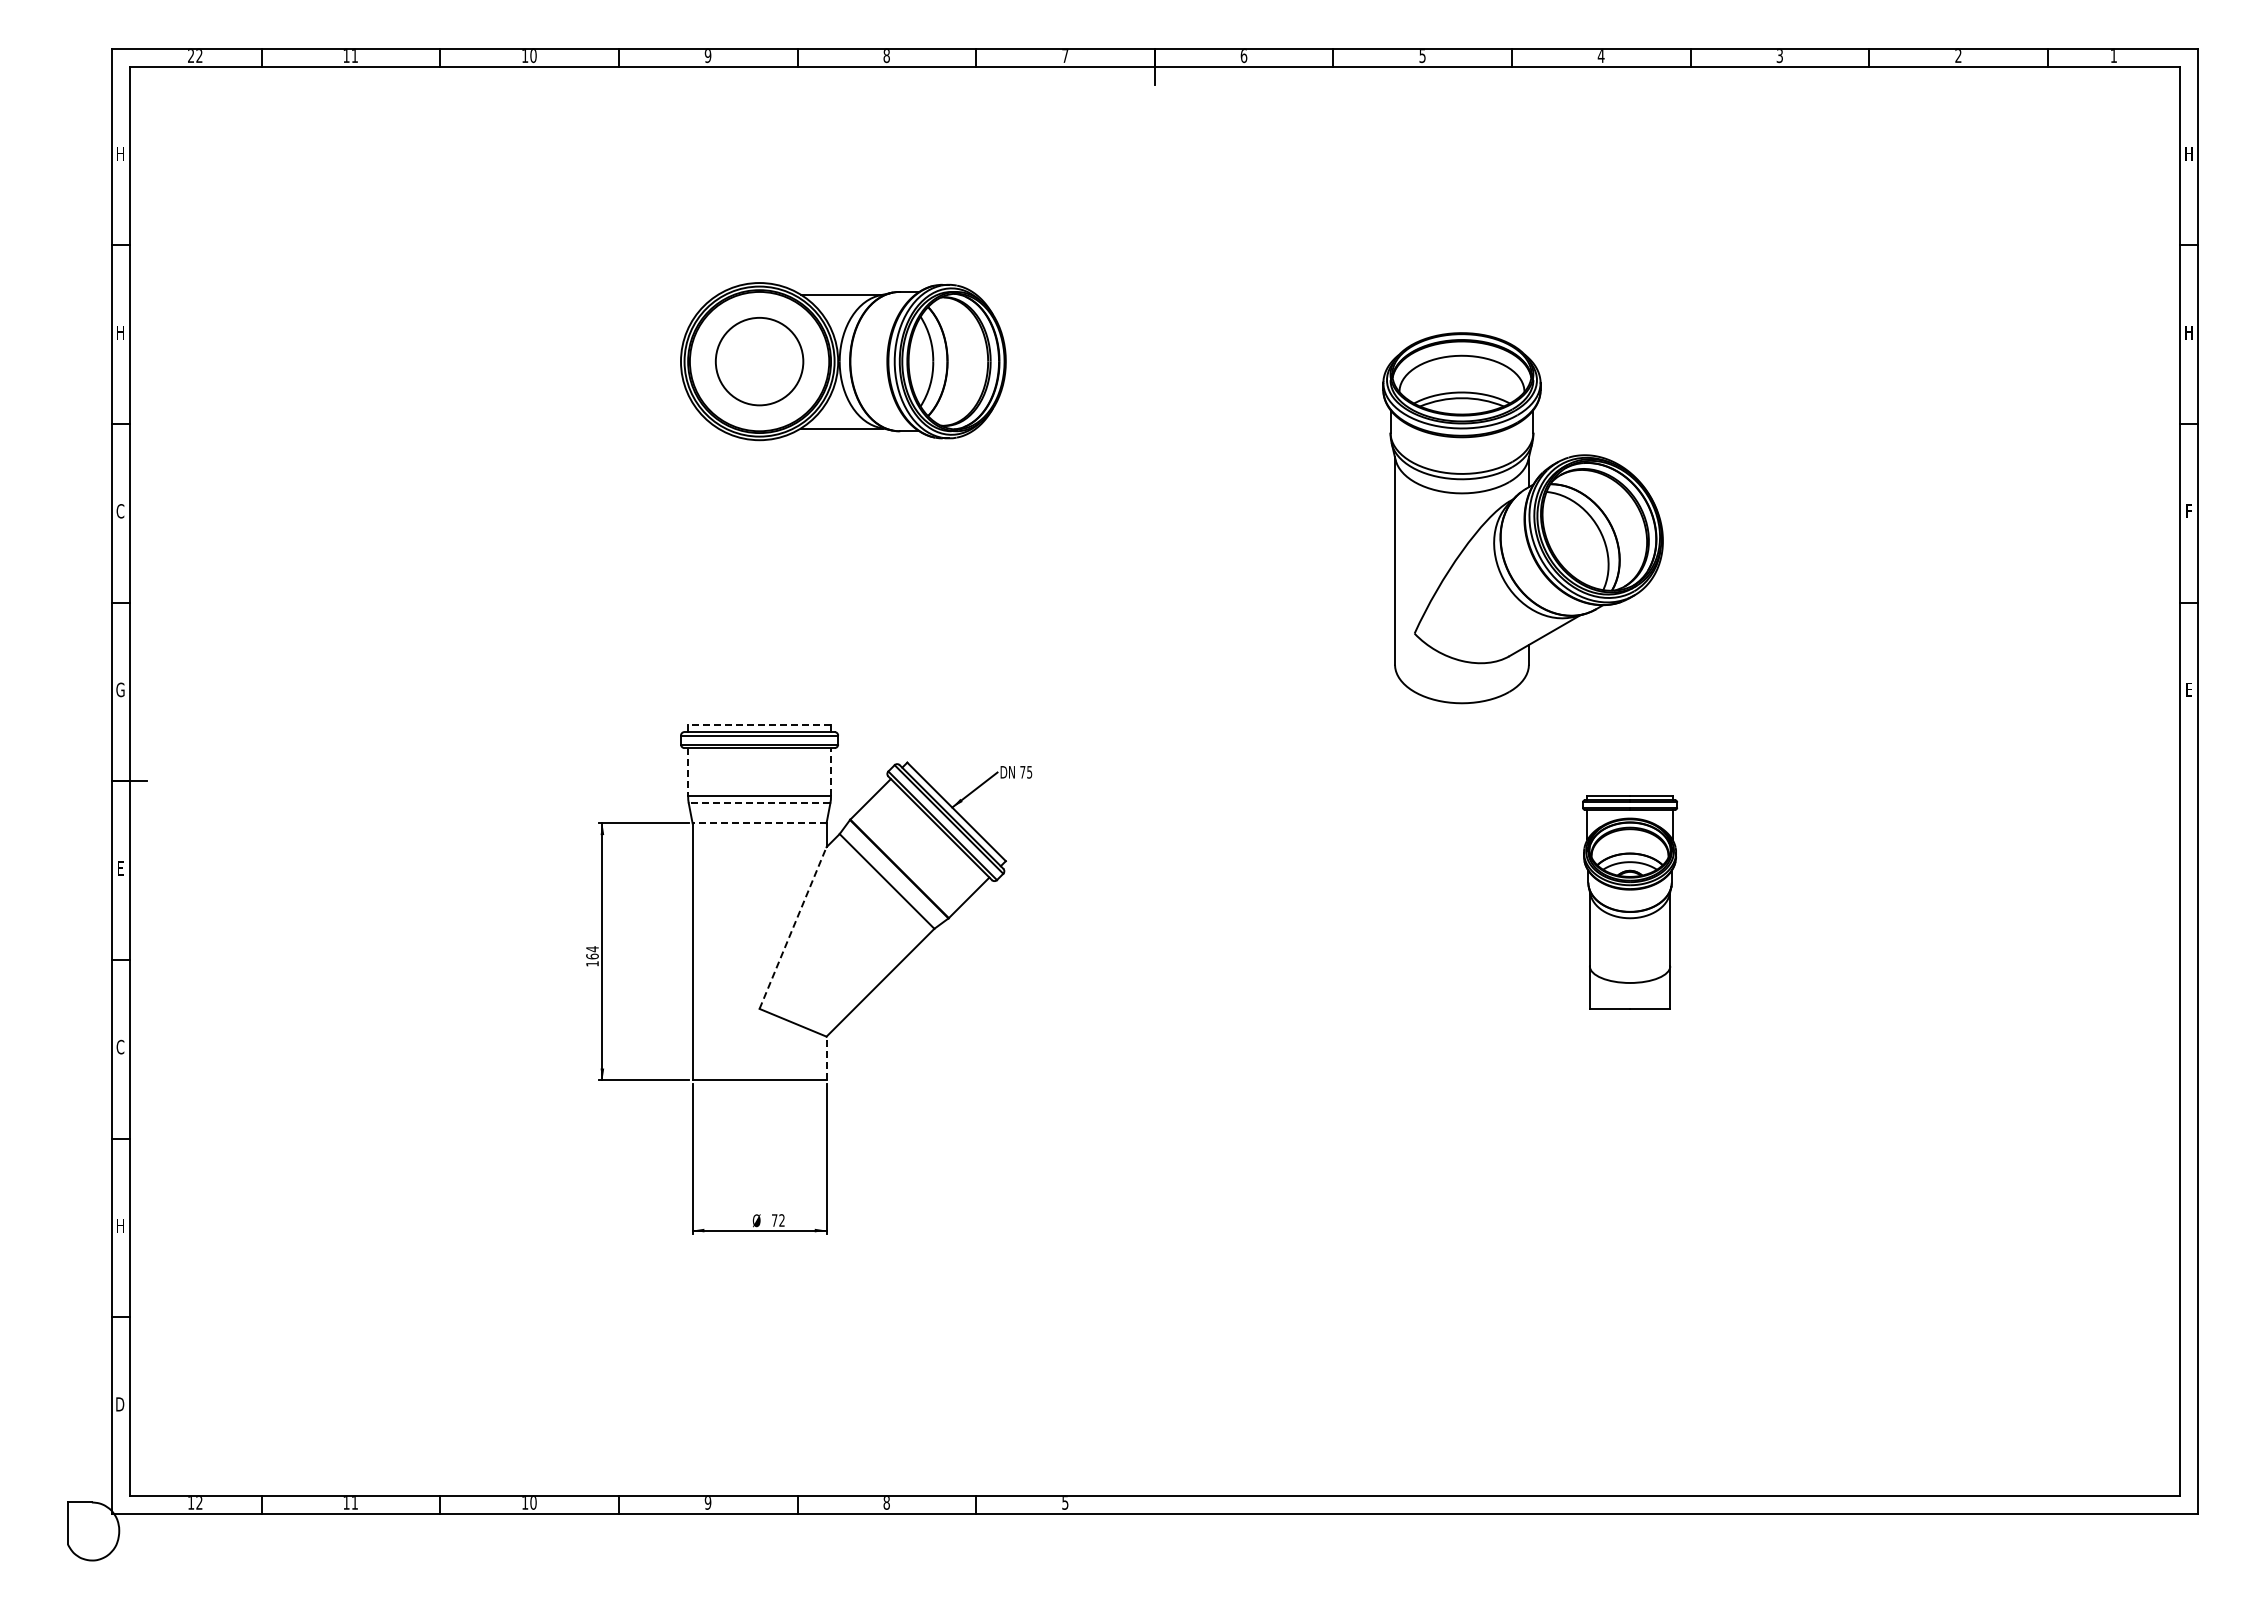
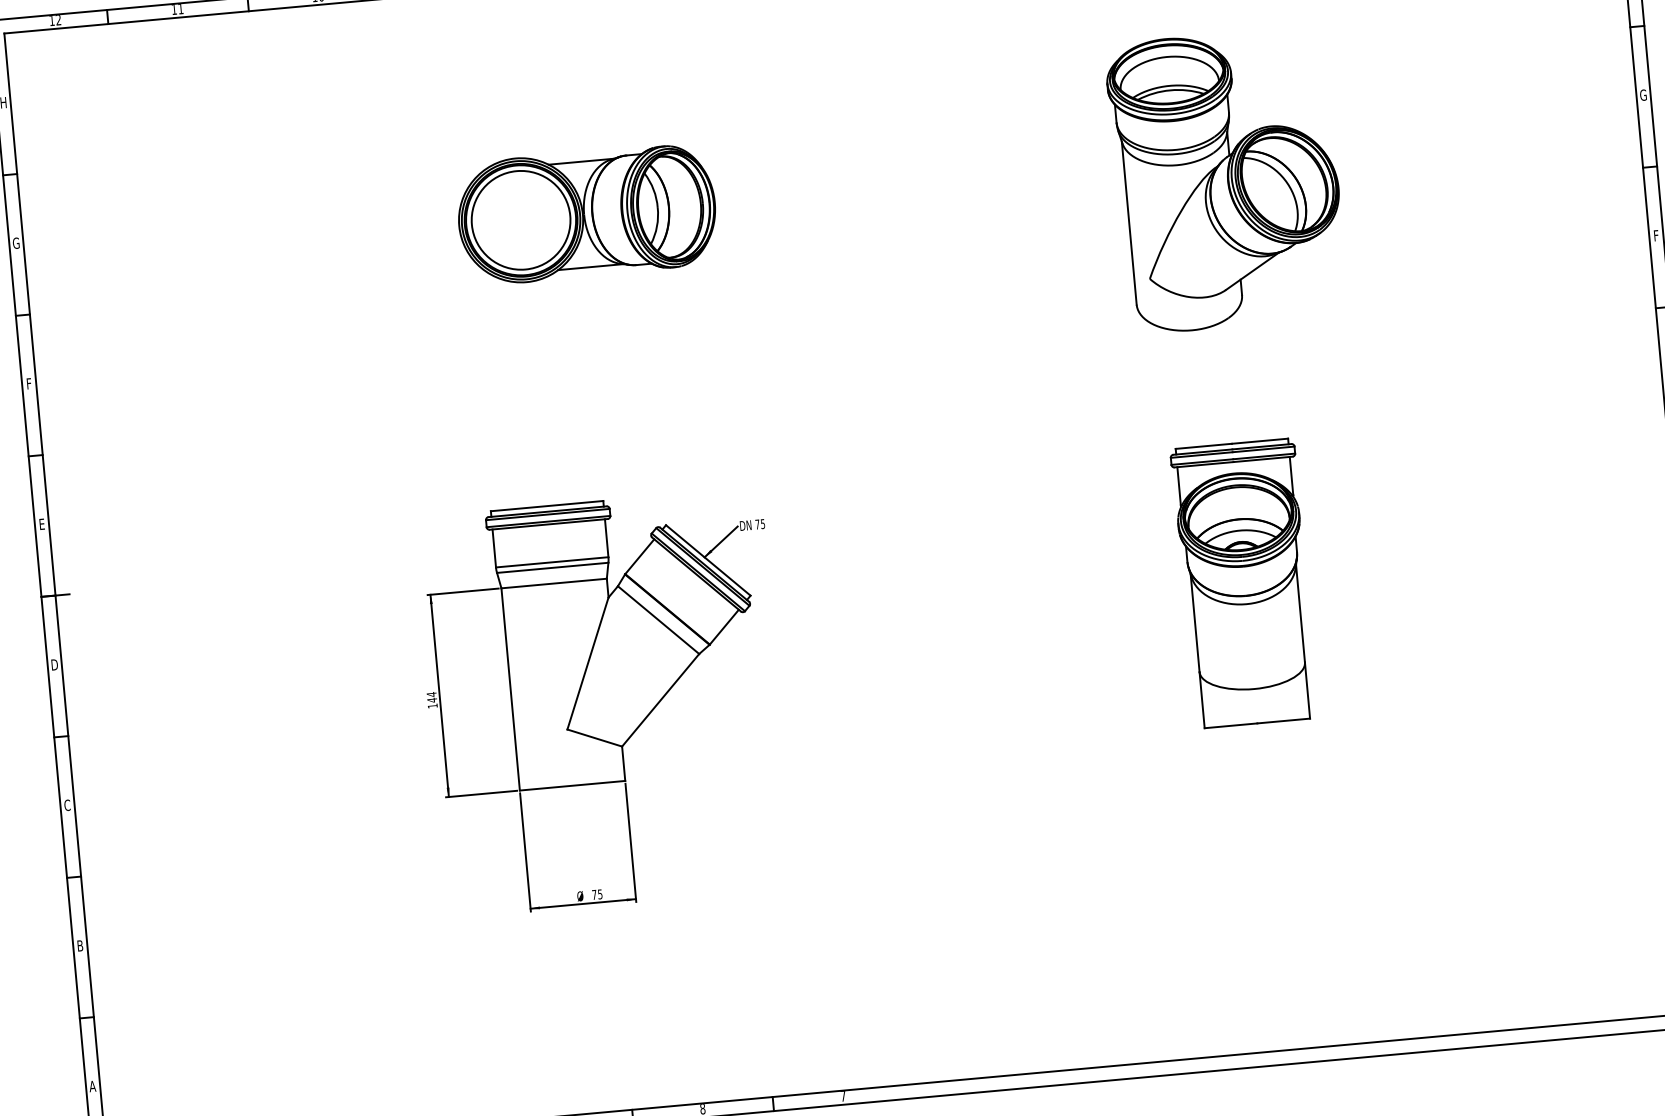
text: (190, 56) -> (51, 21), 22 -> 12
text: (120, 332) -> (16, 243), H -> G
text: (2188, 332) -> (1643, 95), H -> G
circle: (759, 361) -> (521, 220), size x1.43
text: (120, 511) -> (29, 384), C -> F
part: (1522, 518) -> (1226, 180), moved
text: (120, 689) -> (41, 524), G -> E
line: (759, 724) -> (547, 505), dashed -> solid
line: (831, 771) -> (607, 537), dashed -> solid
line: (688, 772) -> (494, 548), dashed -> solid
line: (759, 803) -> (552, 567), dashed -> solid
line: (759, 823) -> (554, 583), dashed -> solid
text: (120, 868) -> (54, 664), E -> D
part: (1629, 902) -> (1244, 583), size x1.67
line: (793, 928) -> (588, 663), dashed -> solid
text: (592, 956) -> (432, 700), 164 -> 144
line: (826, 1058) -> (623, 763), dashed -> solid
text: (781, 1220) -> (599, 894), 72 -> 75
text: (120, 1225) -> (80, 945), H -> B
text: (119, 1404) -> (92, 1086), D -> A
text: (1065, 1503) -> (843, 1096), 5 -> 7

